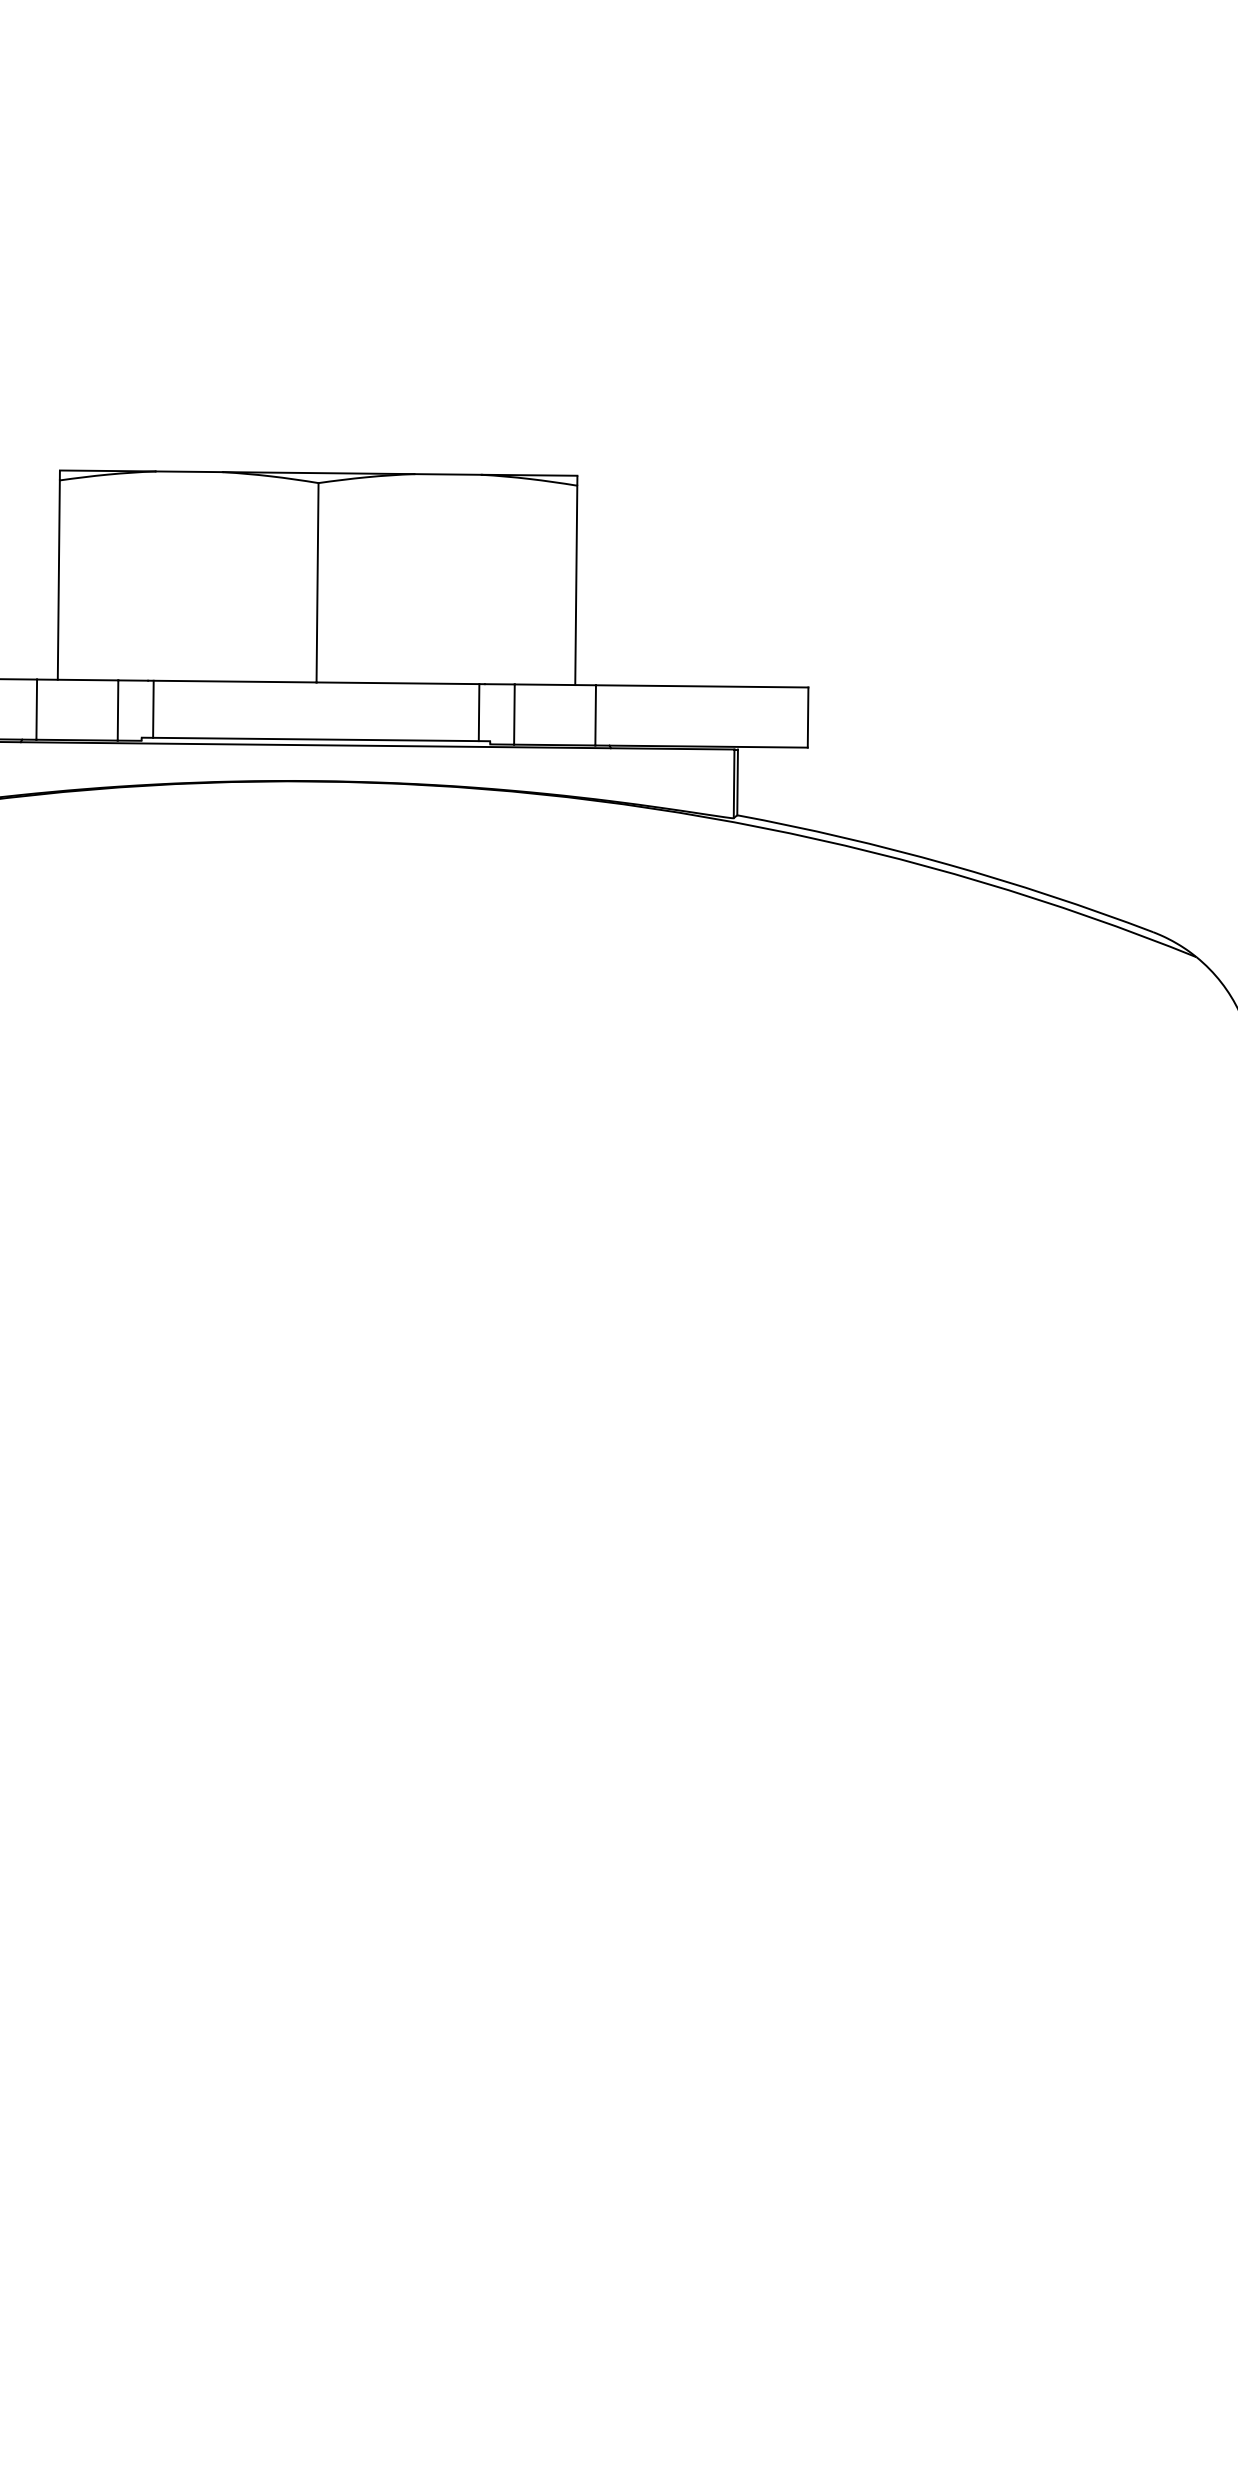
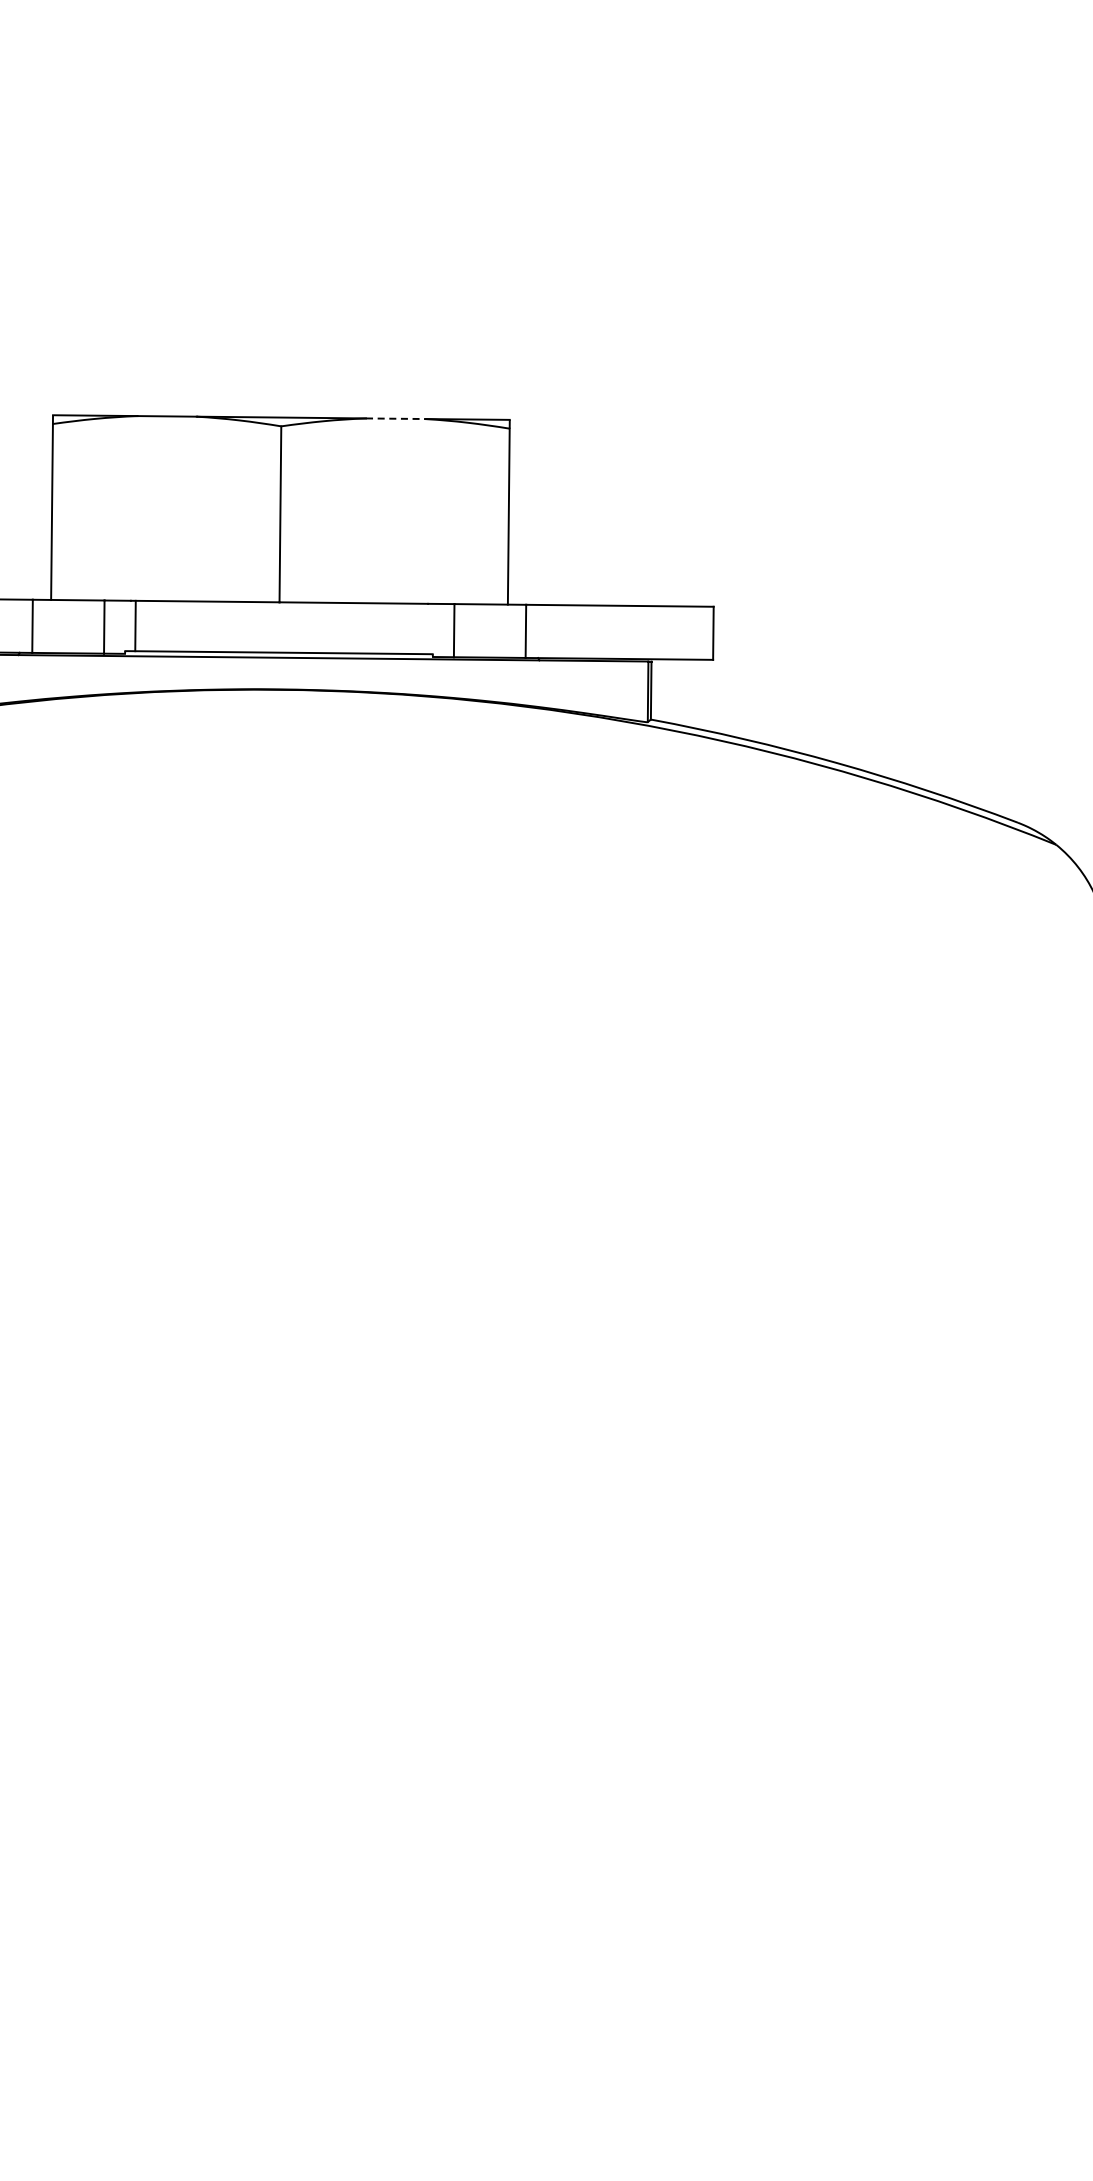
line: (447, 474) -> (395, 418), solid -> dashed
line: (478, 712) -> (422, 628), removed

